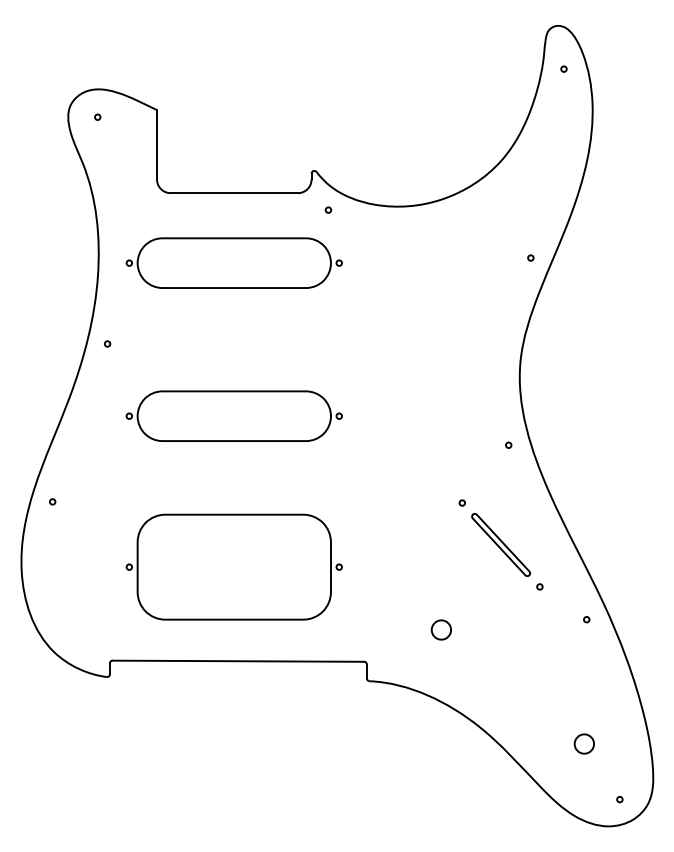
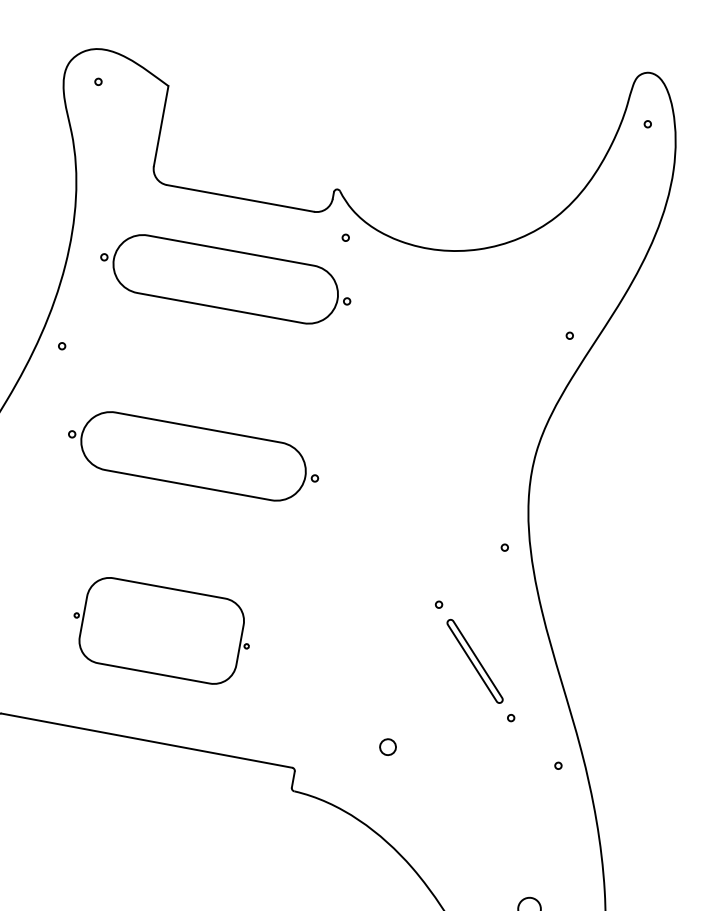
part: (233, 566) -> (161, 630), size x0.7
circle: (440, 629) -> (387, 746), size x0.7

